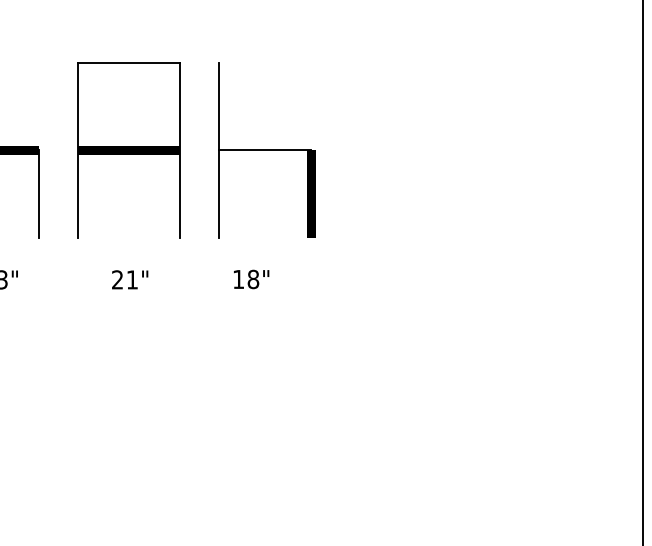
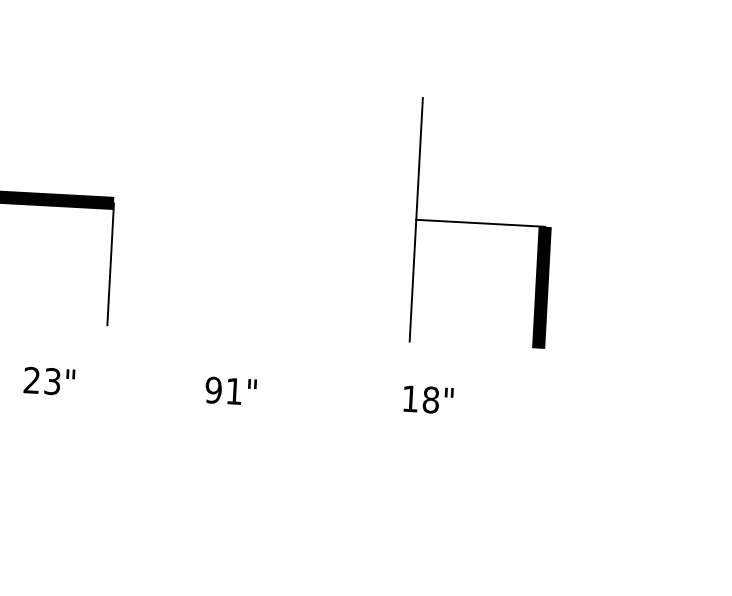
part: (128, 150) -> (238, 210), removed
part: (266, 150) -> (482, 223), moved
text: (117, 279) -> (213, 389), 21" -> 91"
text: (251, 279) -> (428, 399), moved

